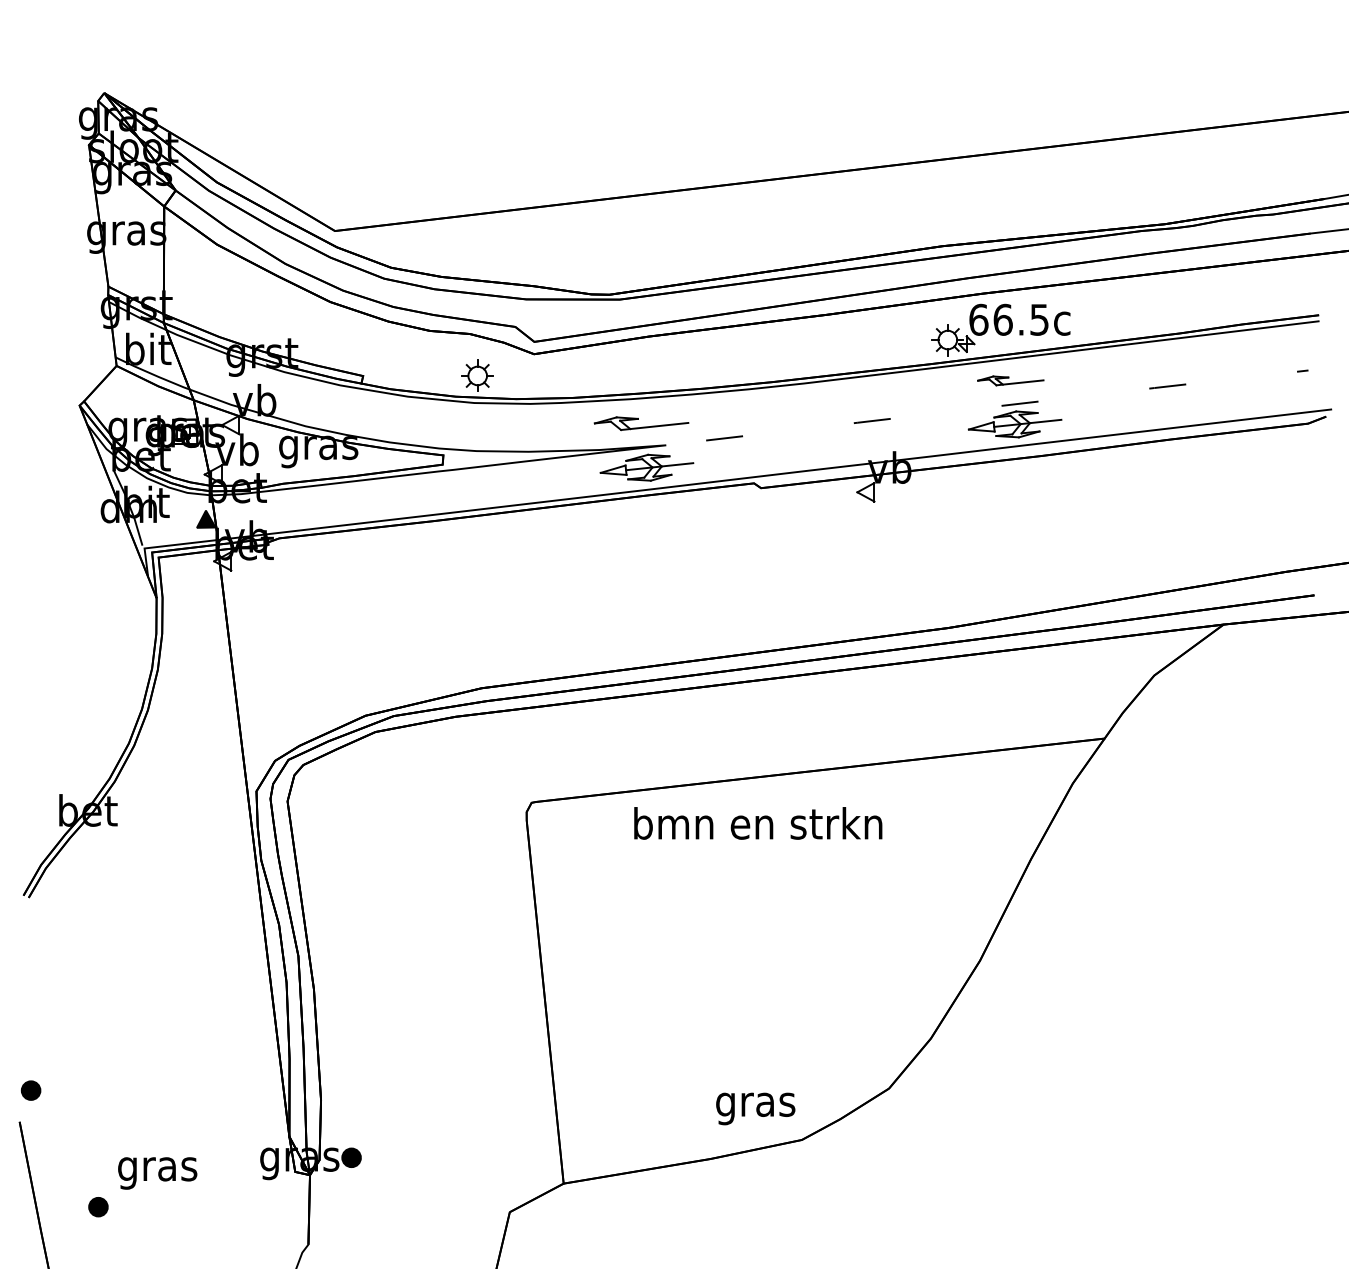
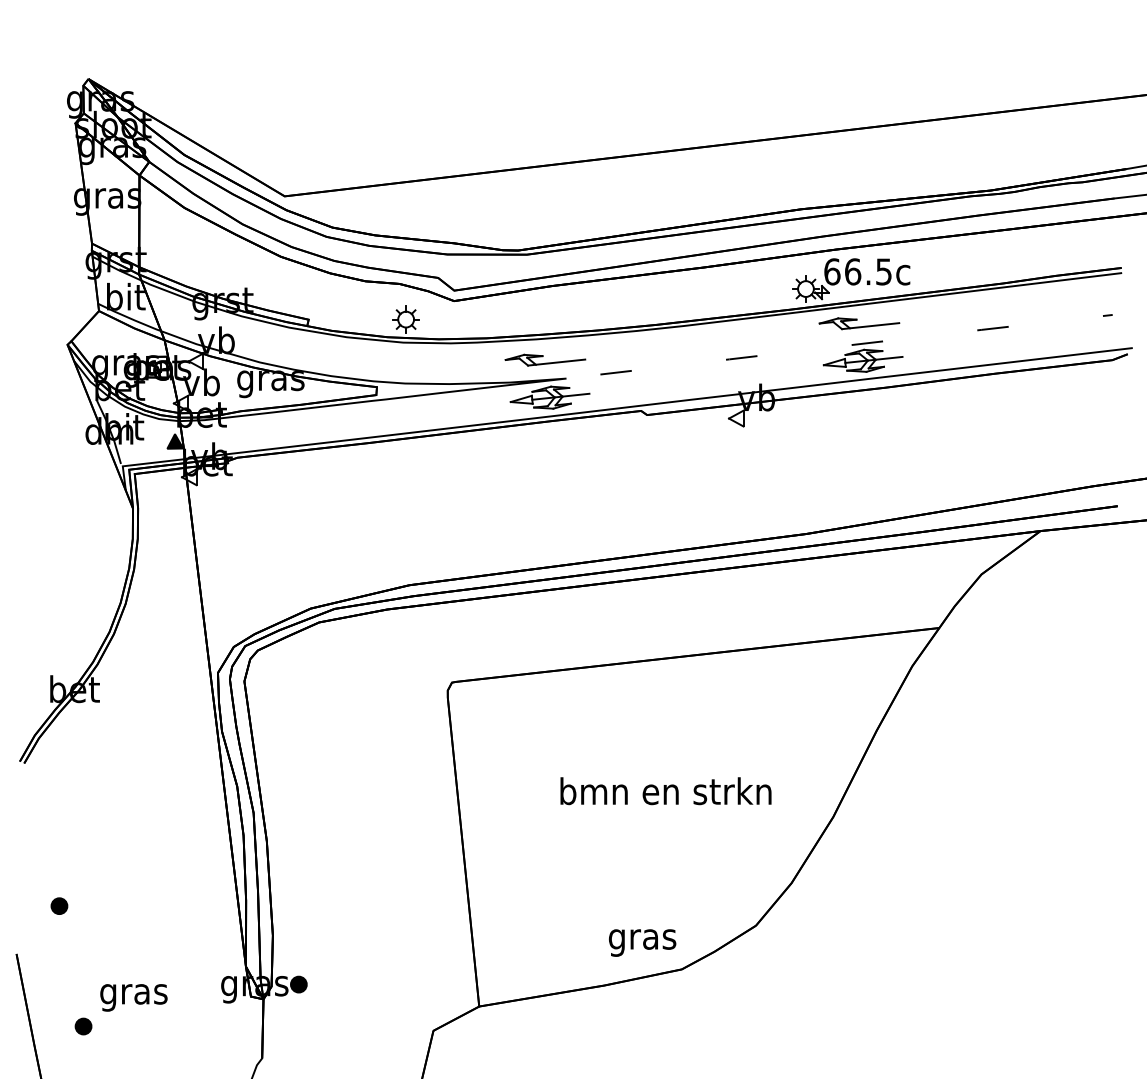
part: (1010, 380) -> (859, 323), size x1.43
text: (758, 823) -> (666, 791), moved
part: (30, 1090) -> (58, 906), moved

